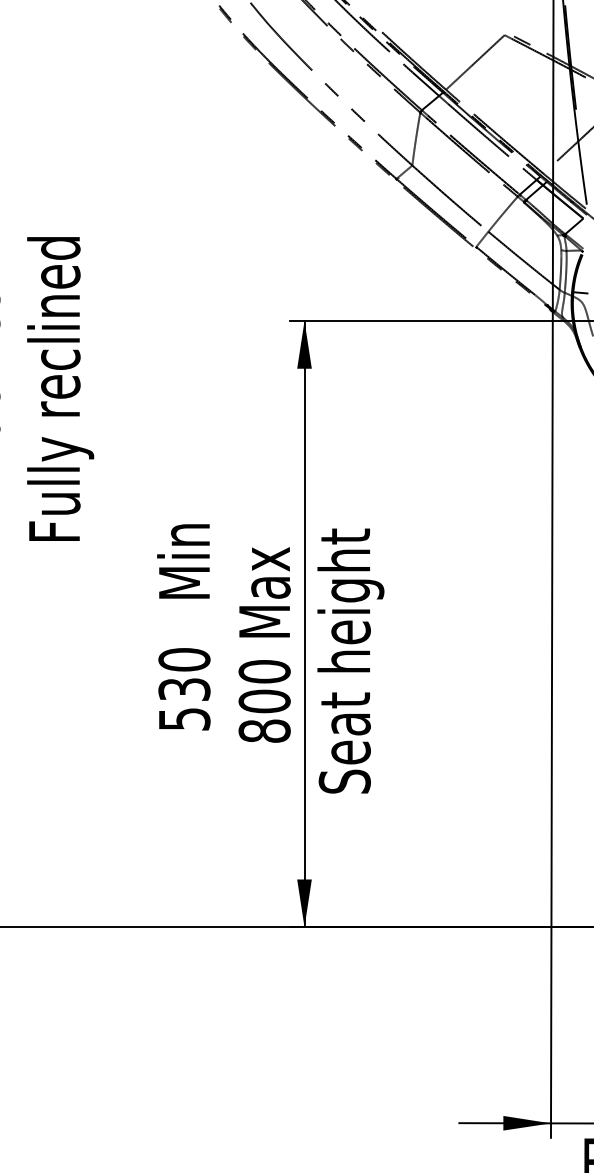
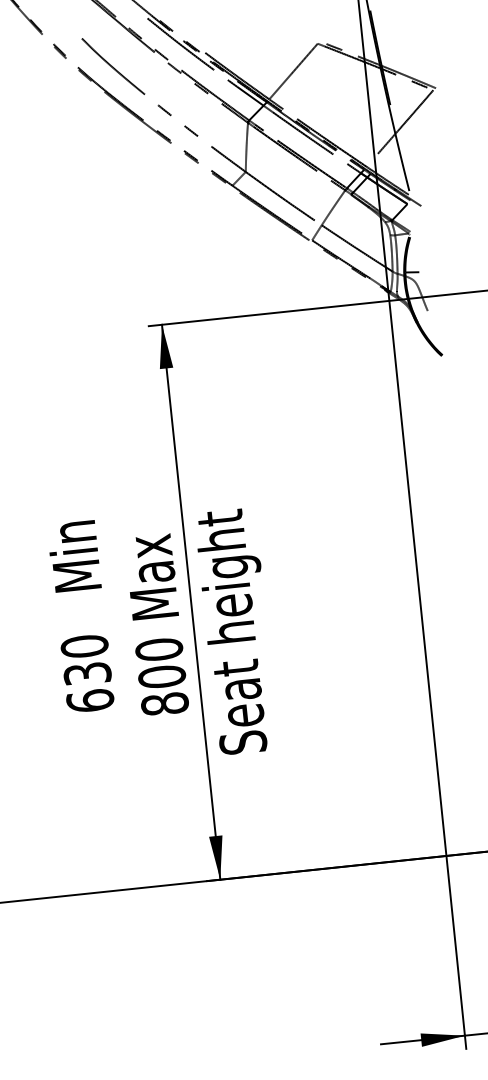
text: (184, 718) -> (90, 700), 530 -> 630

